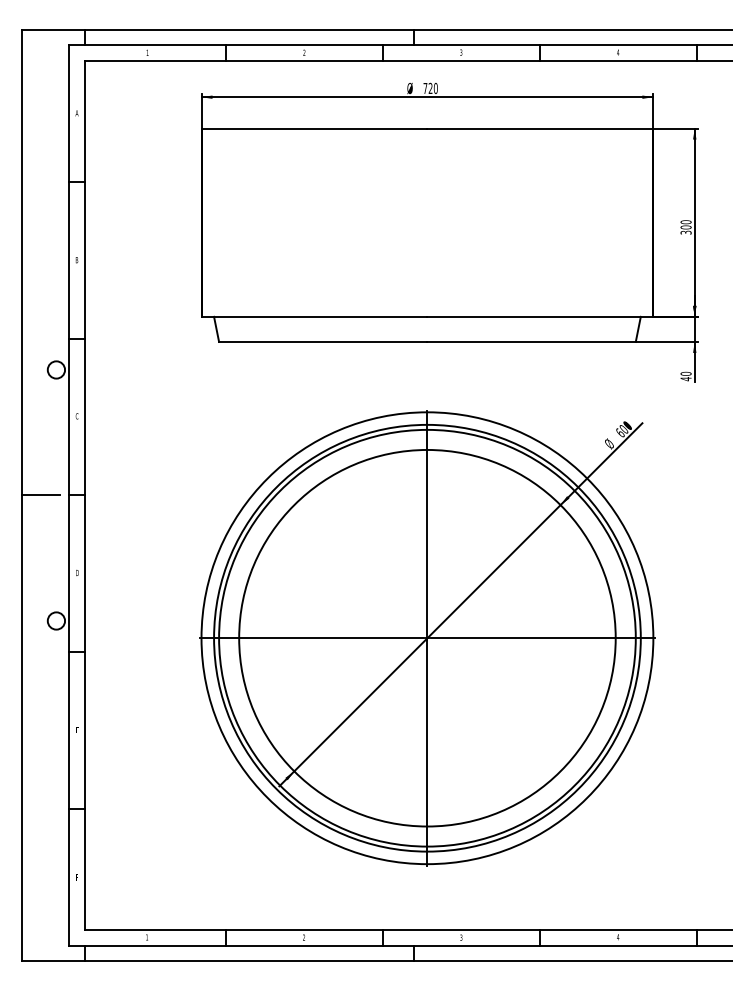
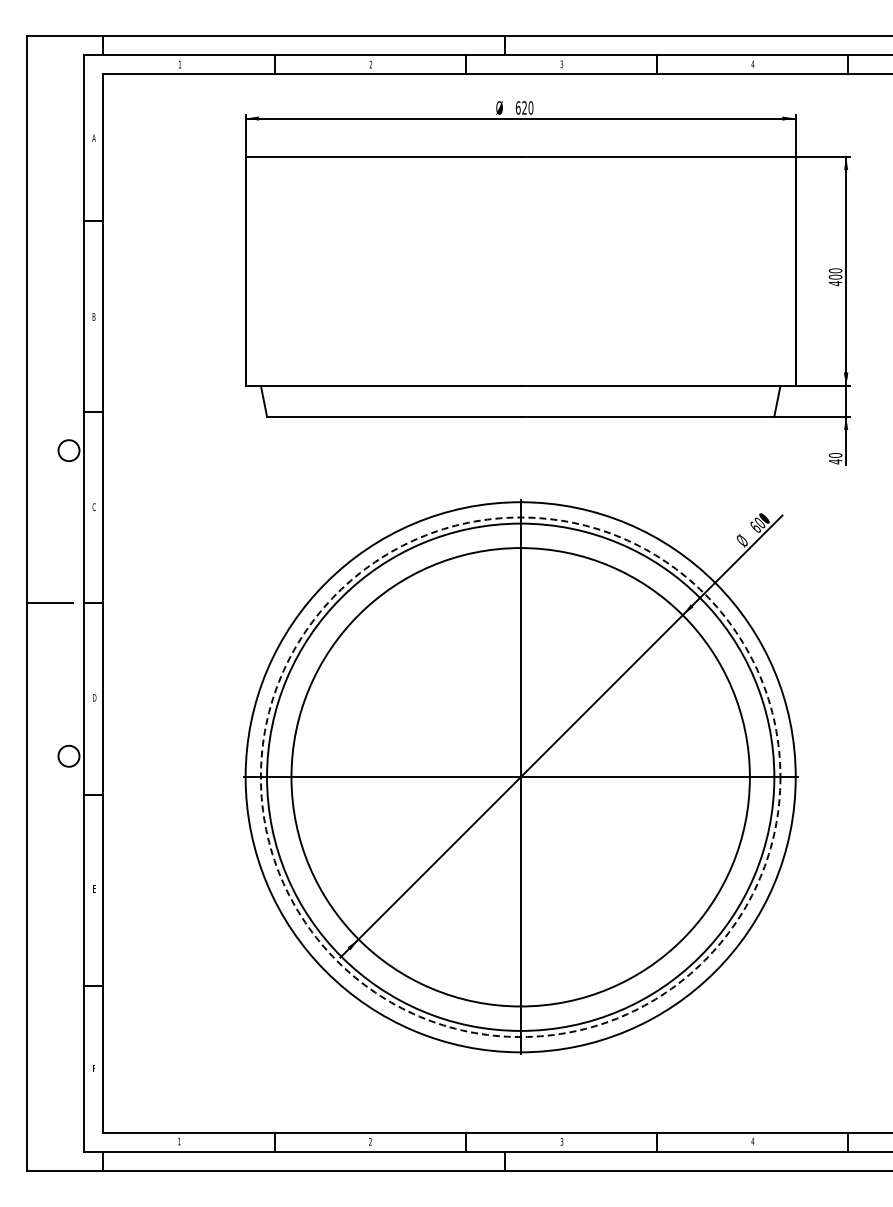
text: (424, 88) -> (517, 107), 720 -> 620
text: (686, 232) -> (835, 283), 300 -> 400
circle: (427, 638) -> (520, 777), solid -> dashed

